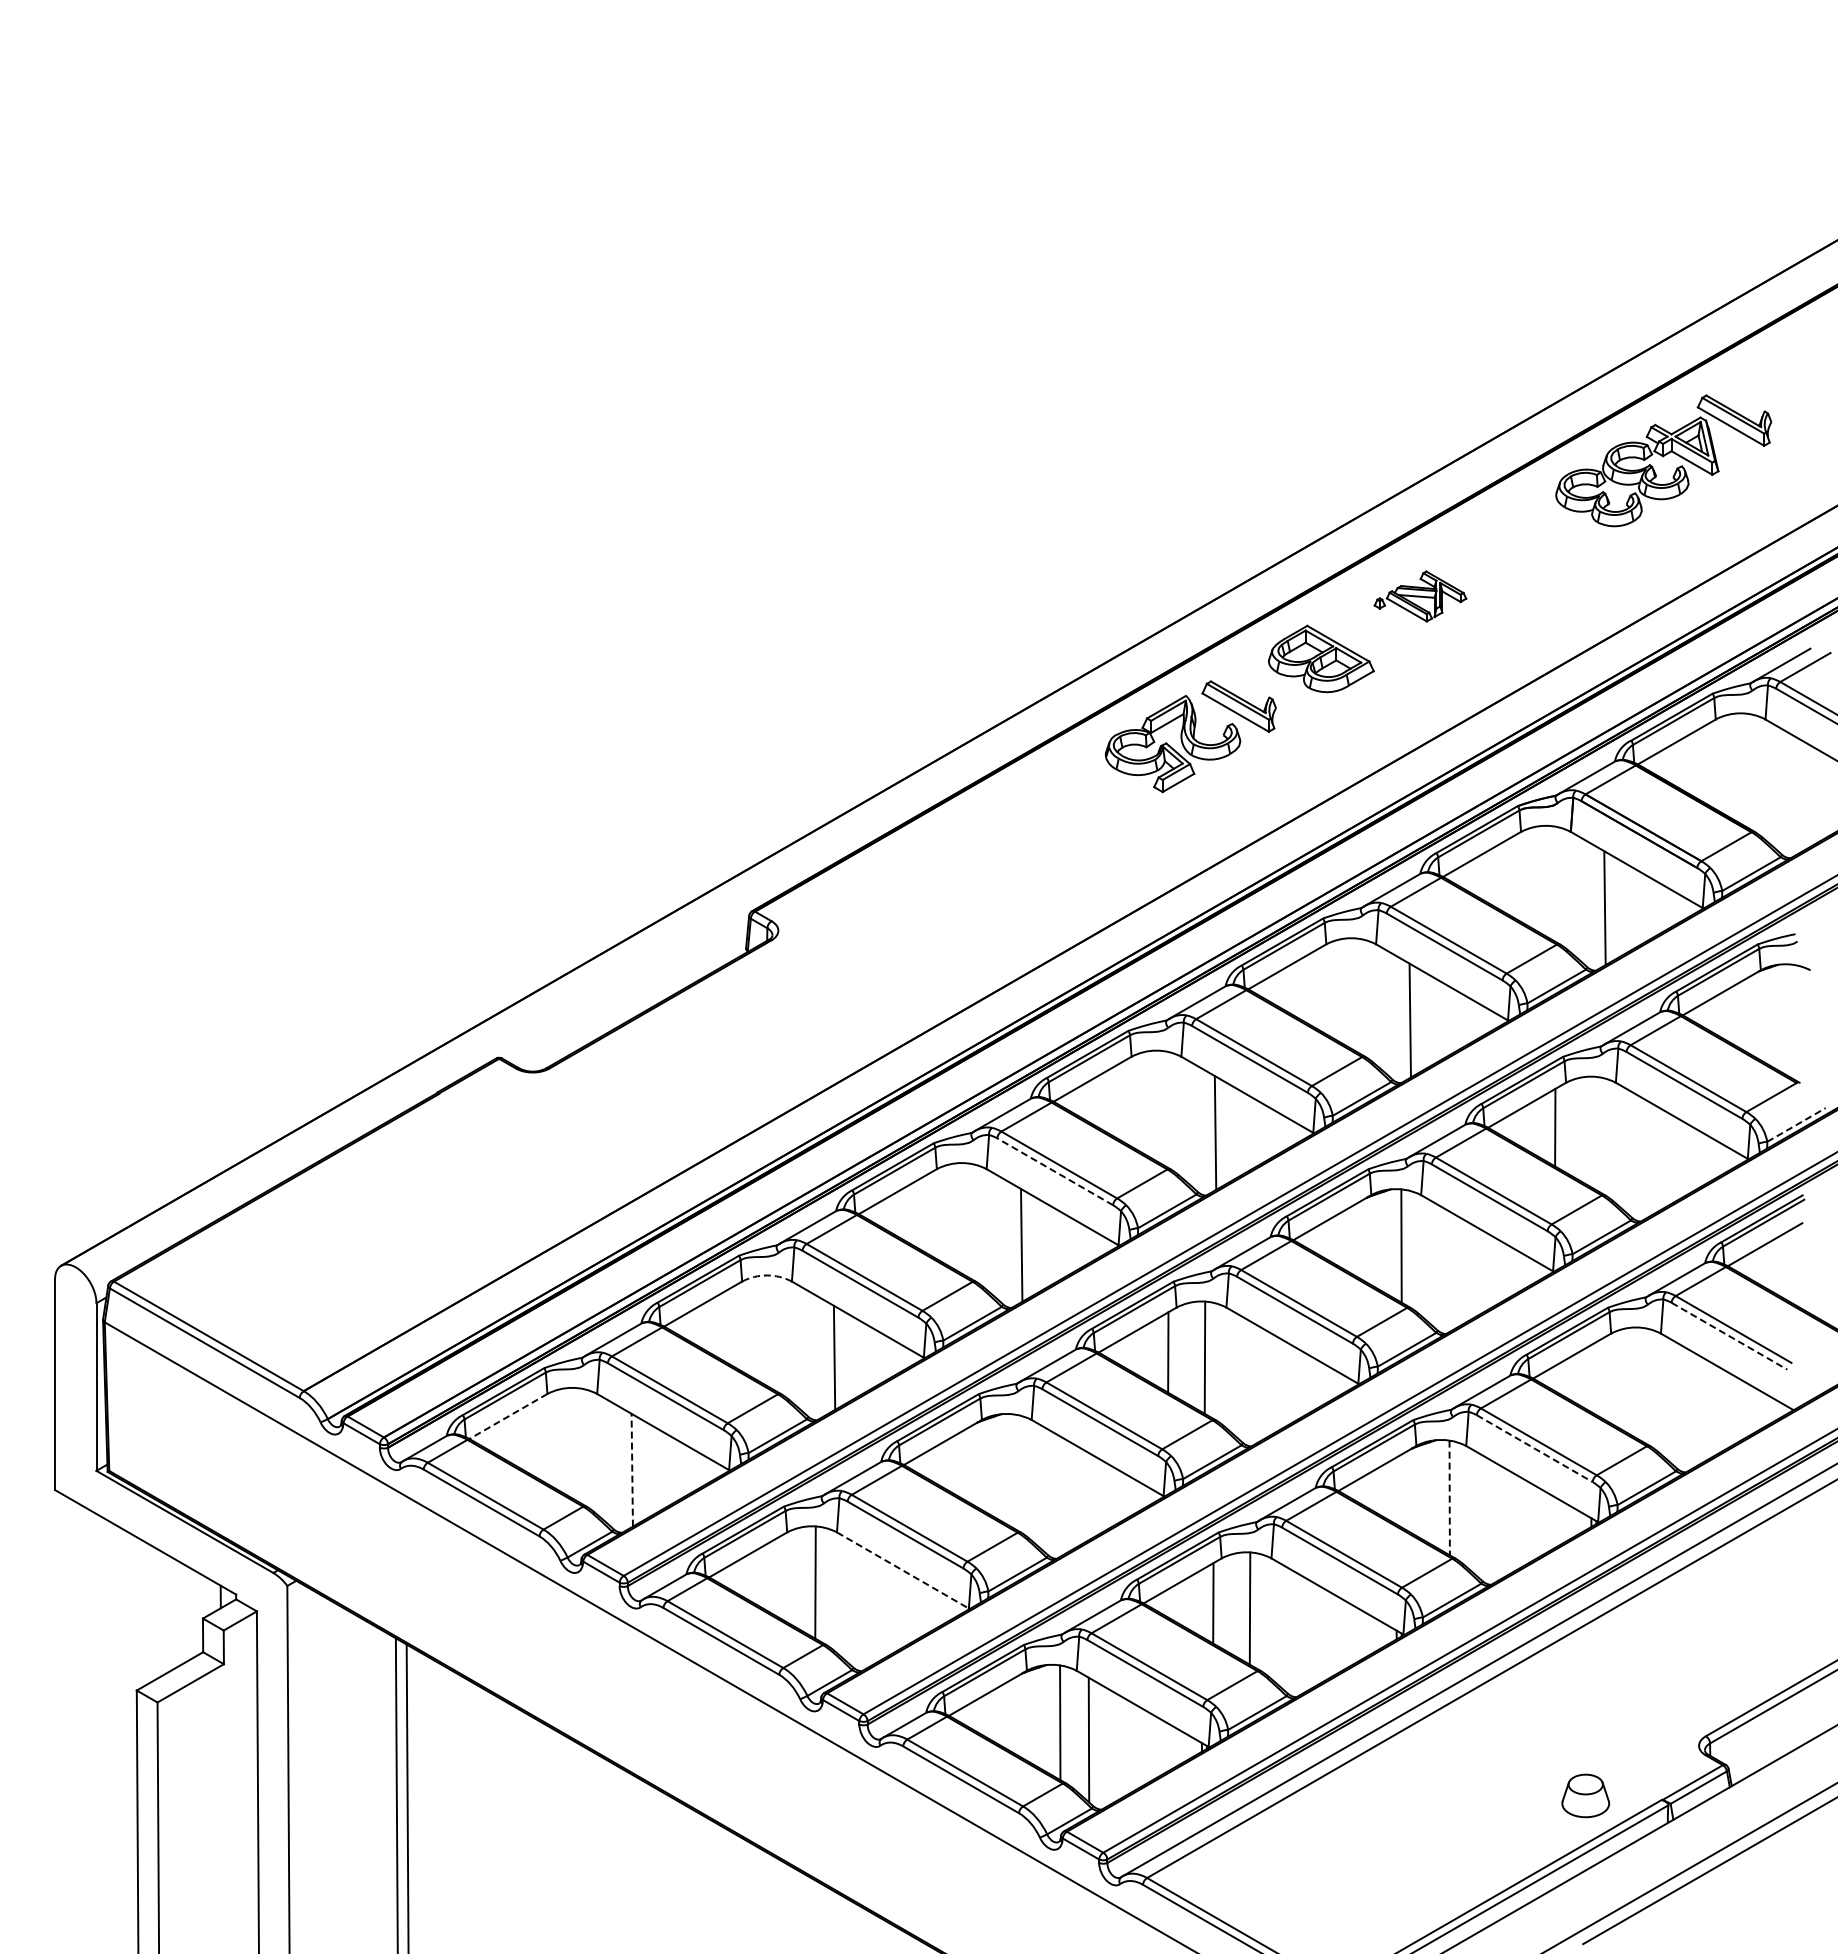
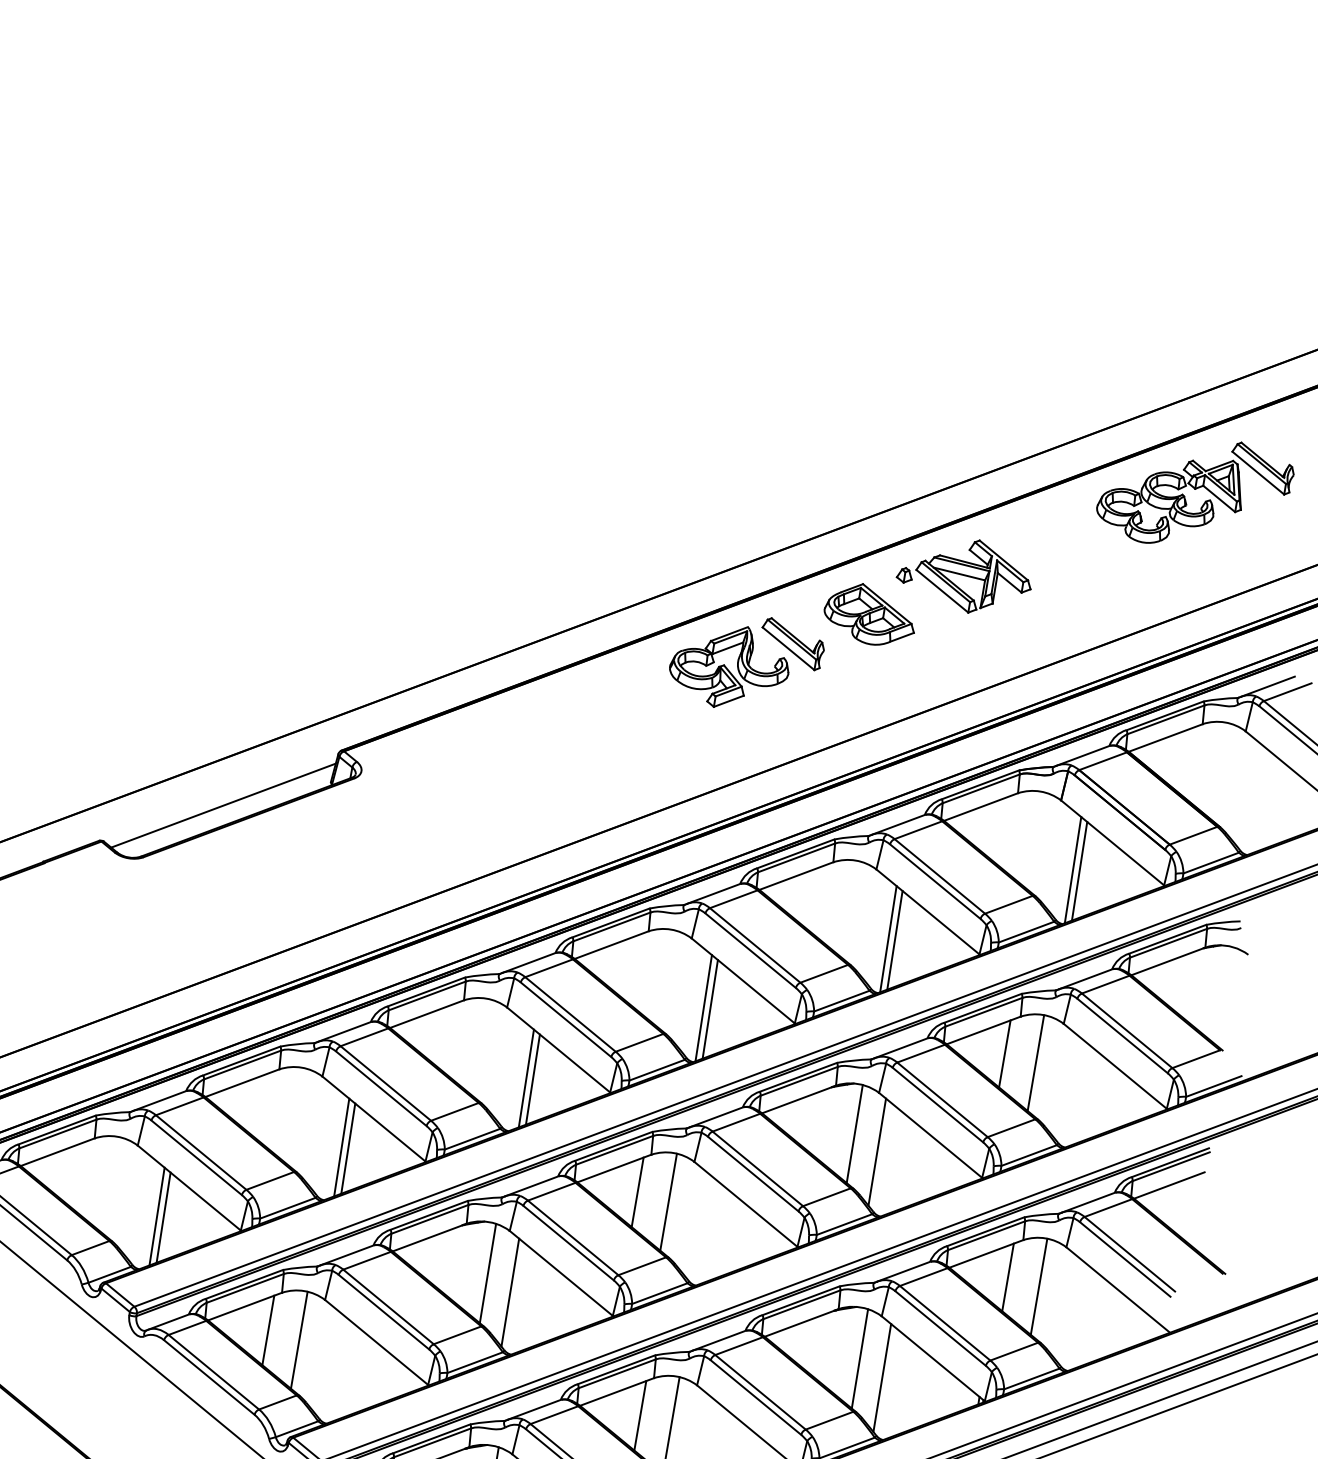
part: (1420, 596) -> (965, 575), size x1.67
line: (1597, 907) -> (1073, 869), added
line: (629, 995) -> (223, 805), added
line: (1402, 1020) -> (888, 939), added
line: (1796, 1124) -> (1213, 1086), dashed -> solid
line: (1591, 1131) -> (1035, 1062), added
line: (1207, 1132) -> (703, 1007), added
line: (1055, 1171) -> (566, 1019), dashed -> solid
line: (1028, 1245) -> (532, 1079), added
line: (1430, 1261) -> (877, 1151), added
arc: (767, 1275) -> (302, 1067), dashed -> solid
line: (1729, 1336) -> (1125, 1259), dashed -> solid
line: (826, 1357) -> (341, 1147), added
line: (1600, 1378) -> (1007, 1277), added
line: (1637, 1382) -> (1039, 1286), added
line: (507, 1416) -> (56, 1152), dashed -> solid
line: (1534, 1448) -> (940, 1328), dashed -> solid
line: (632, 1469) -> (157, 1216), dashed -> solid
line: (639, 1470) -> (163, 1217), added
line: (1015, 1471) -> (488, 1273), added
line: (1043, 1488) -> (510, 1291), added
line: (1449, 1498) -> (859, 1359), dashed -> solid
line: (1478, 1514) -> (882, 1377), added
line: (903, 1570) -> (377, 1342), dashed -> solid
line: (778, 1577) -> (268, 1330), added

